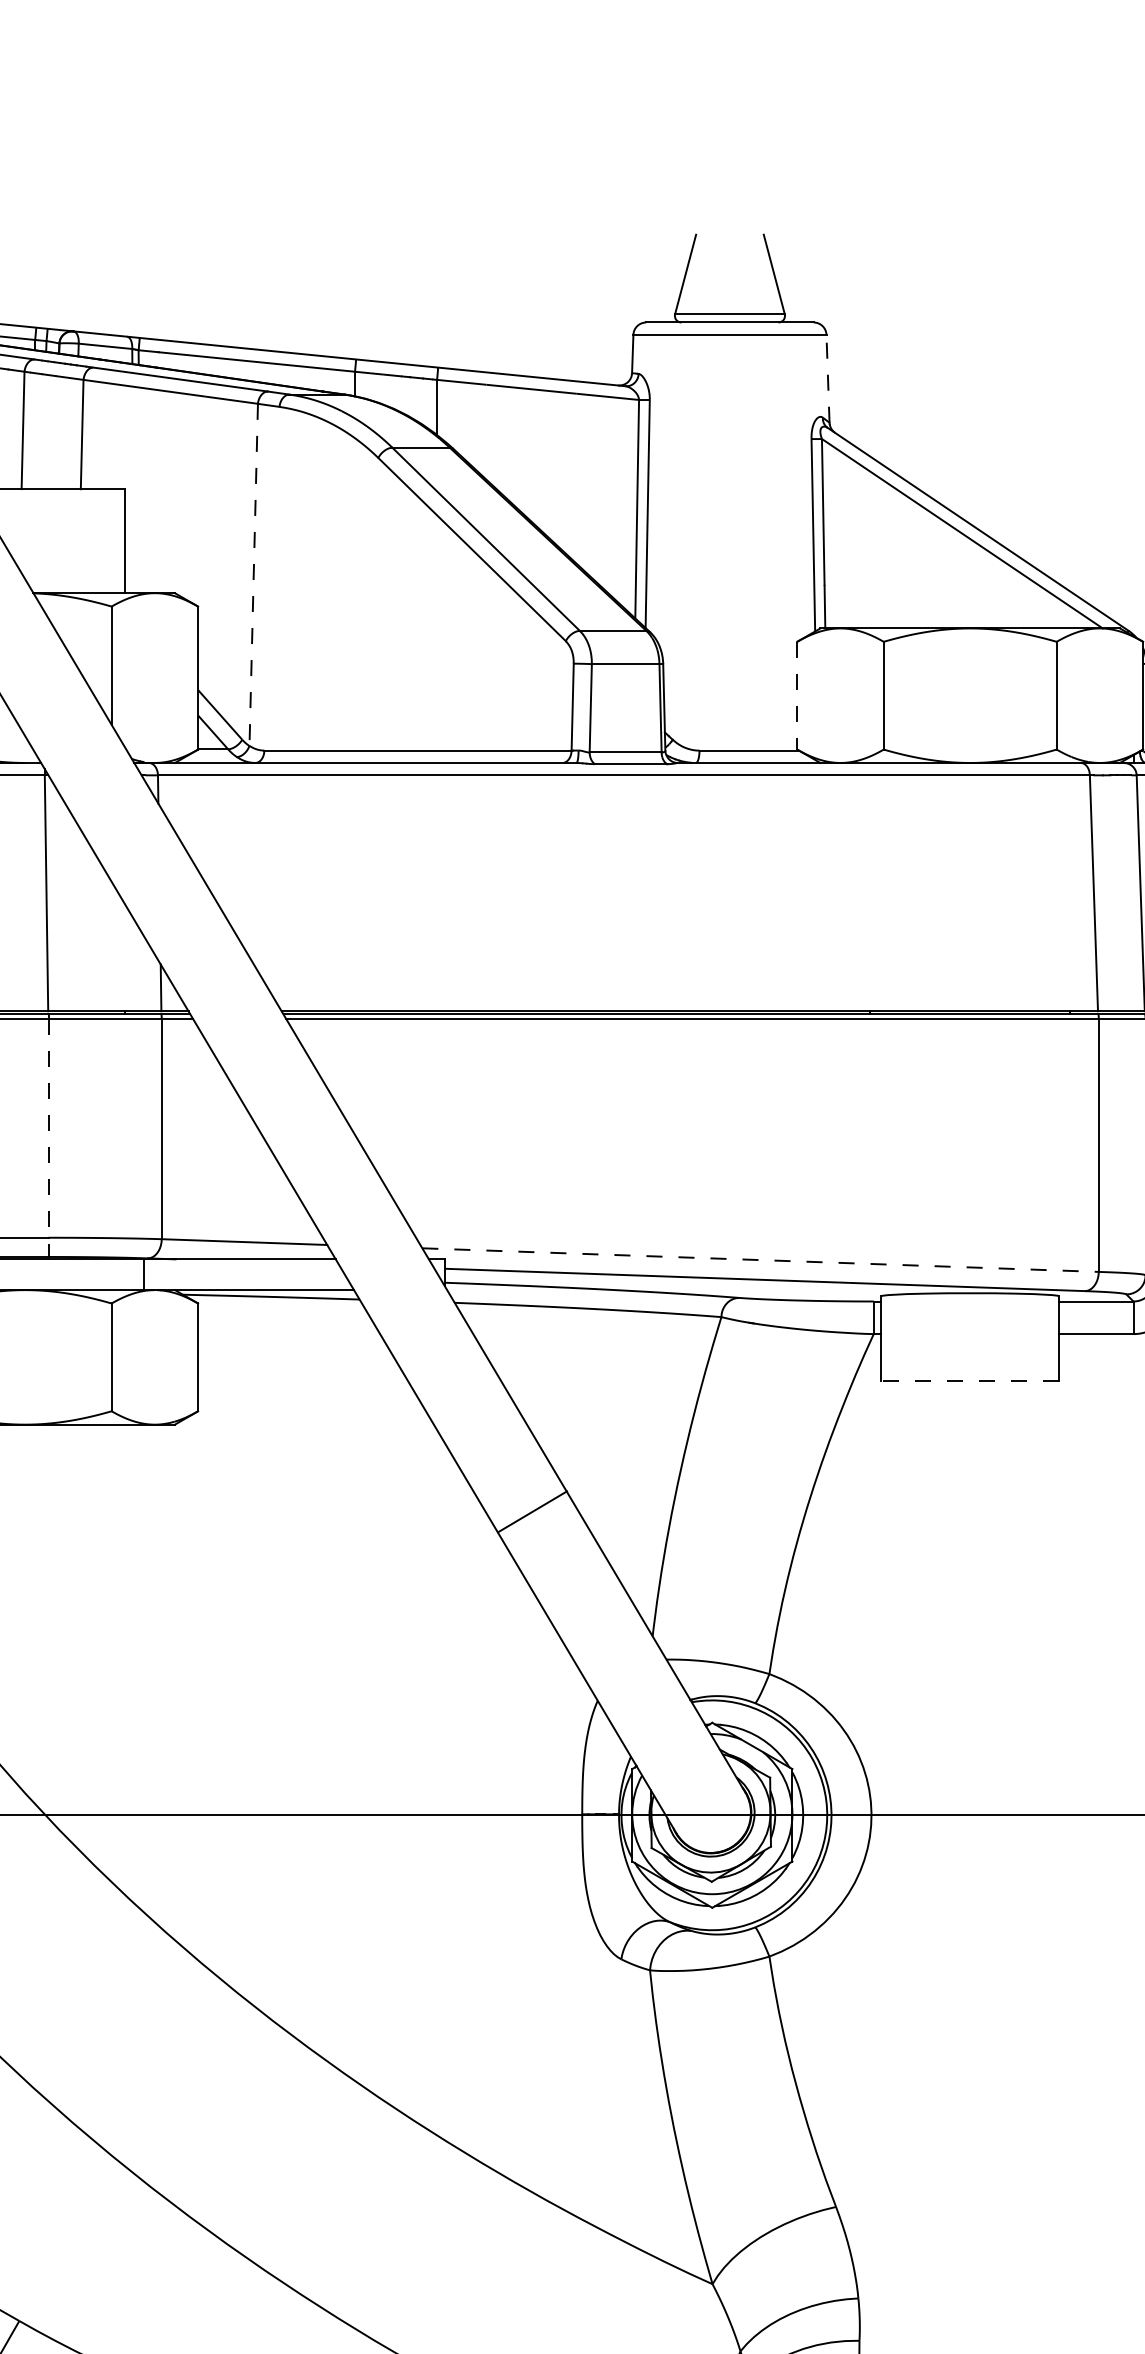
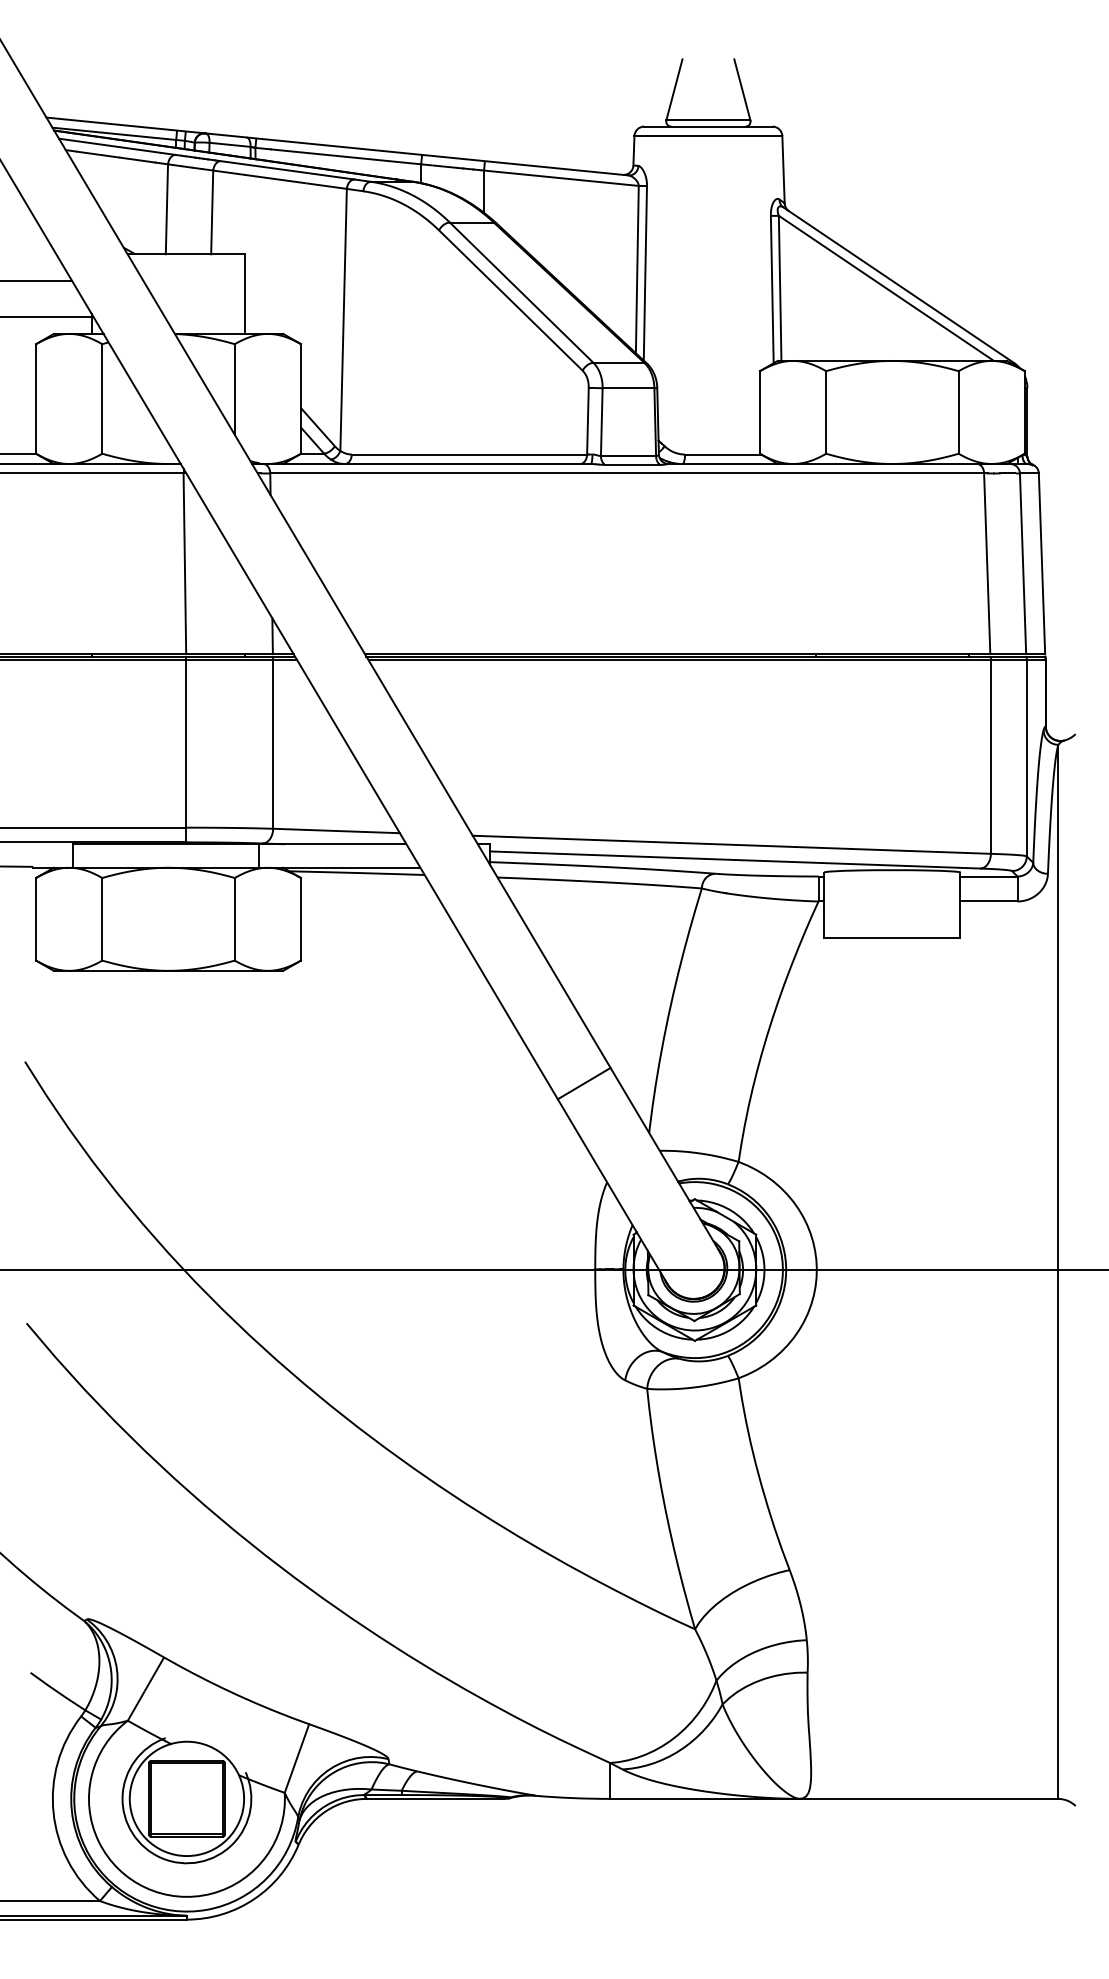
line: (827, 378) -> (783, 169), dashed -> solid
line: (253, 575) -> (343, 320), dashed -> solid
line: (796, 695) -> (759, 412), dashed -> solid
line: (48, 1138) -> (186, 751), dashed -> solid
line: (761, 1259) -> (732, 844), dashed -> solid
line: (968, 1381) -> (891, 937), dashed -> solid
line: (531, 1511) -> (583, 1083), moved

